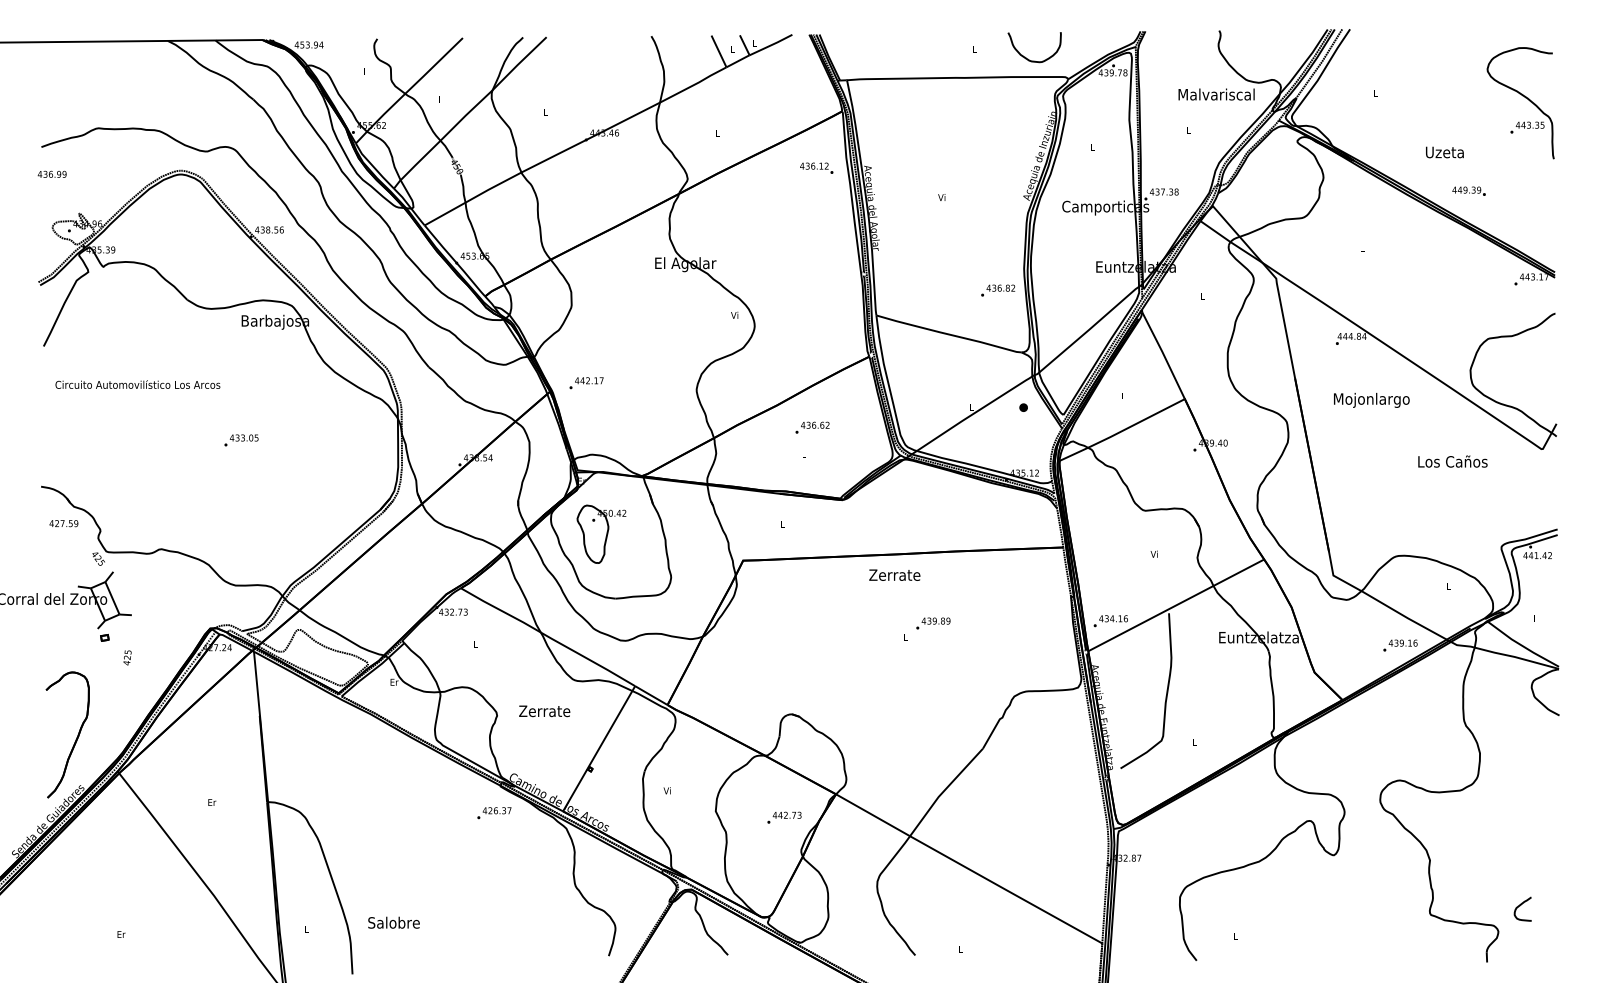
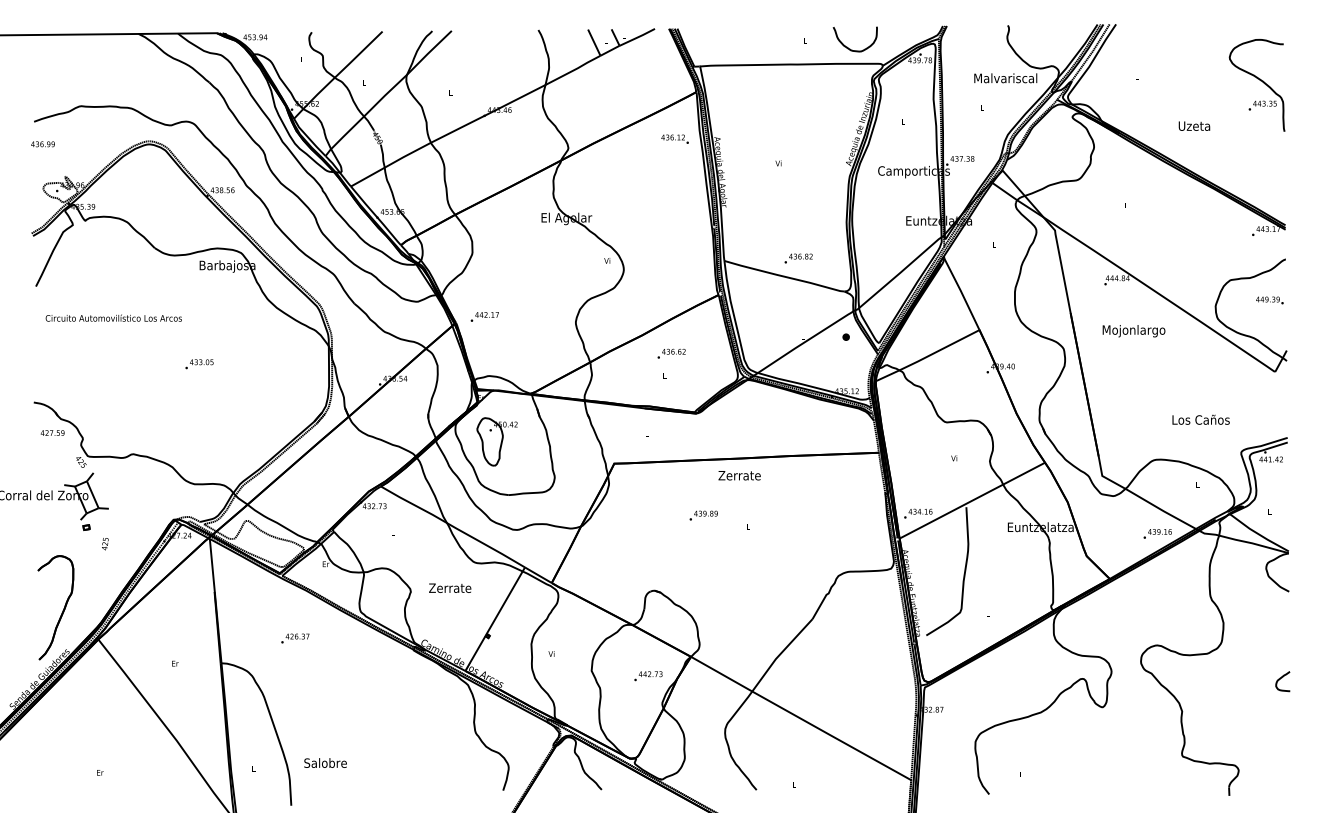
text: (1468, 190) -> (1269, 299), moved
text: (998, 290) -> (798, 258), moved
text: (1452, 461) -> (1200, 419), moved
text: (933, 623) -> (703, 515), moved
text: (494, 813) -> (295, 638), moved
curve: (1520, 906) -> (1280, 679), moved

